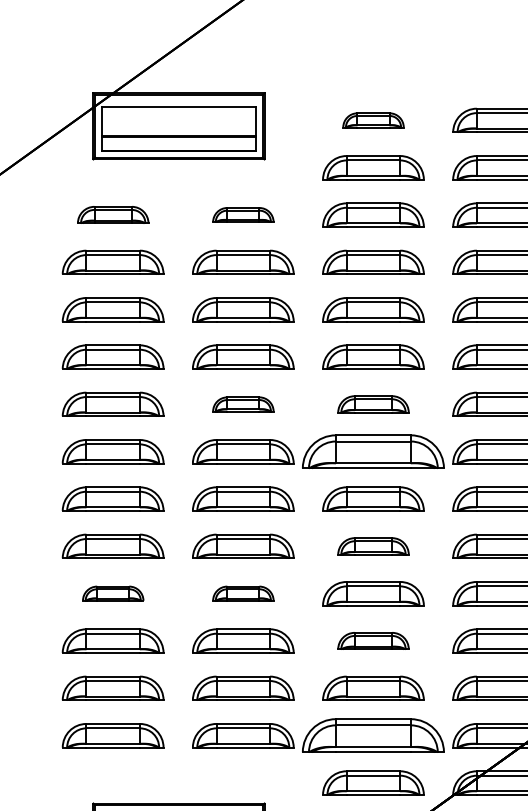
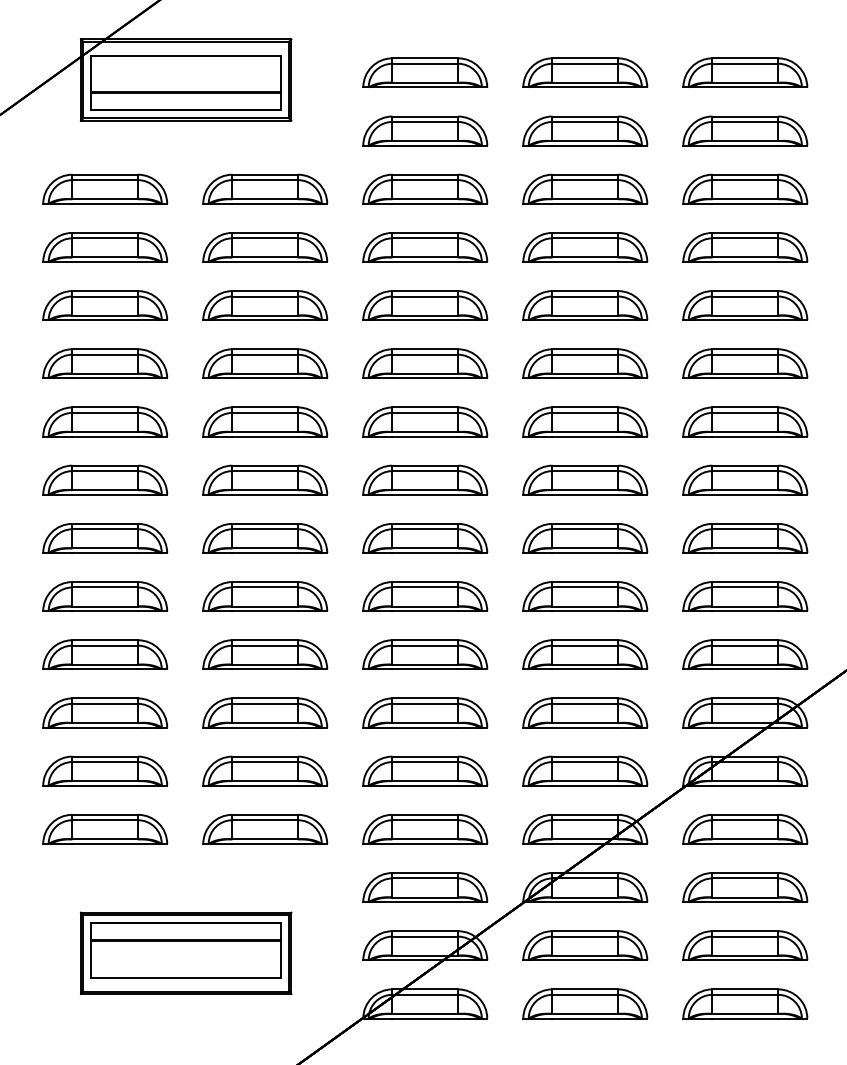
part: (373, 120) -> (425, 72), size x1.67
part: (113, 214) -> (105, 188), size x1.43
part: (243, 214) -> (265, 188), size x1.67
part: (243, 404) -> (265, 421), size x1.67
part: (373, 404) -> (425, 421), size x1.43
part: (373, 451) -> (425, 479), size x0.71
part: (373, 546) -> (425, 596), size x1.43
part: (113, 593) -> (105, 654), size x1.67
part: (243, 593) -> (265, 654), size x1.67
part: (373, 640) -> (425, 712), size x1.43
part: (373, 735) -> (425, 829), size x0.71

